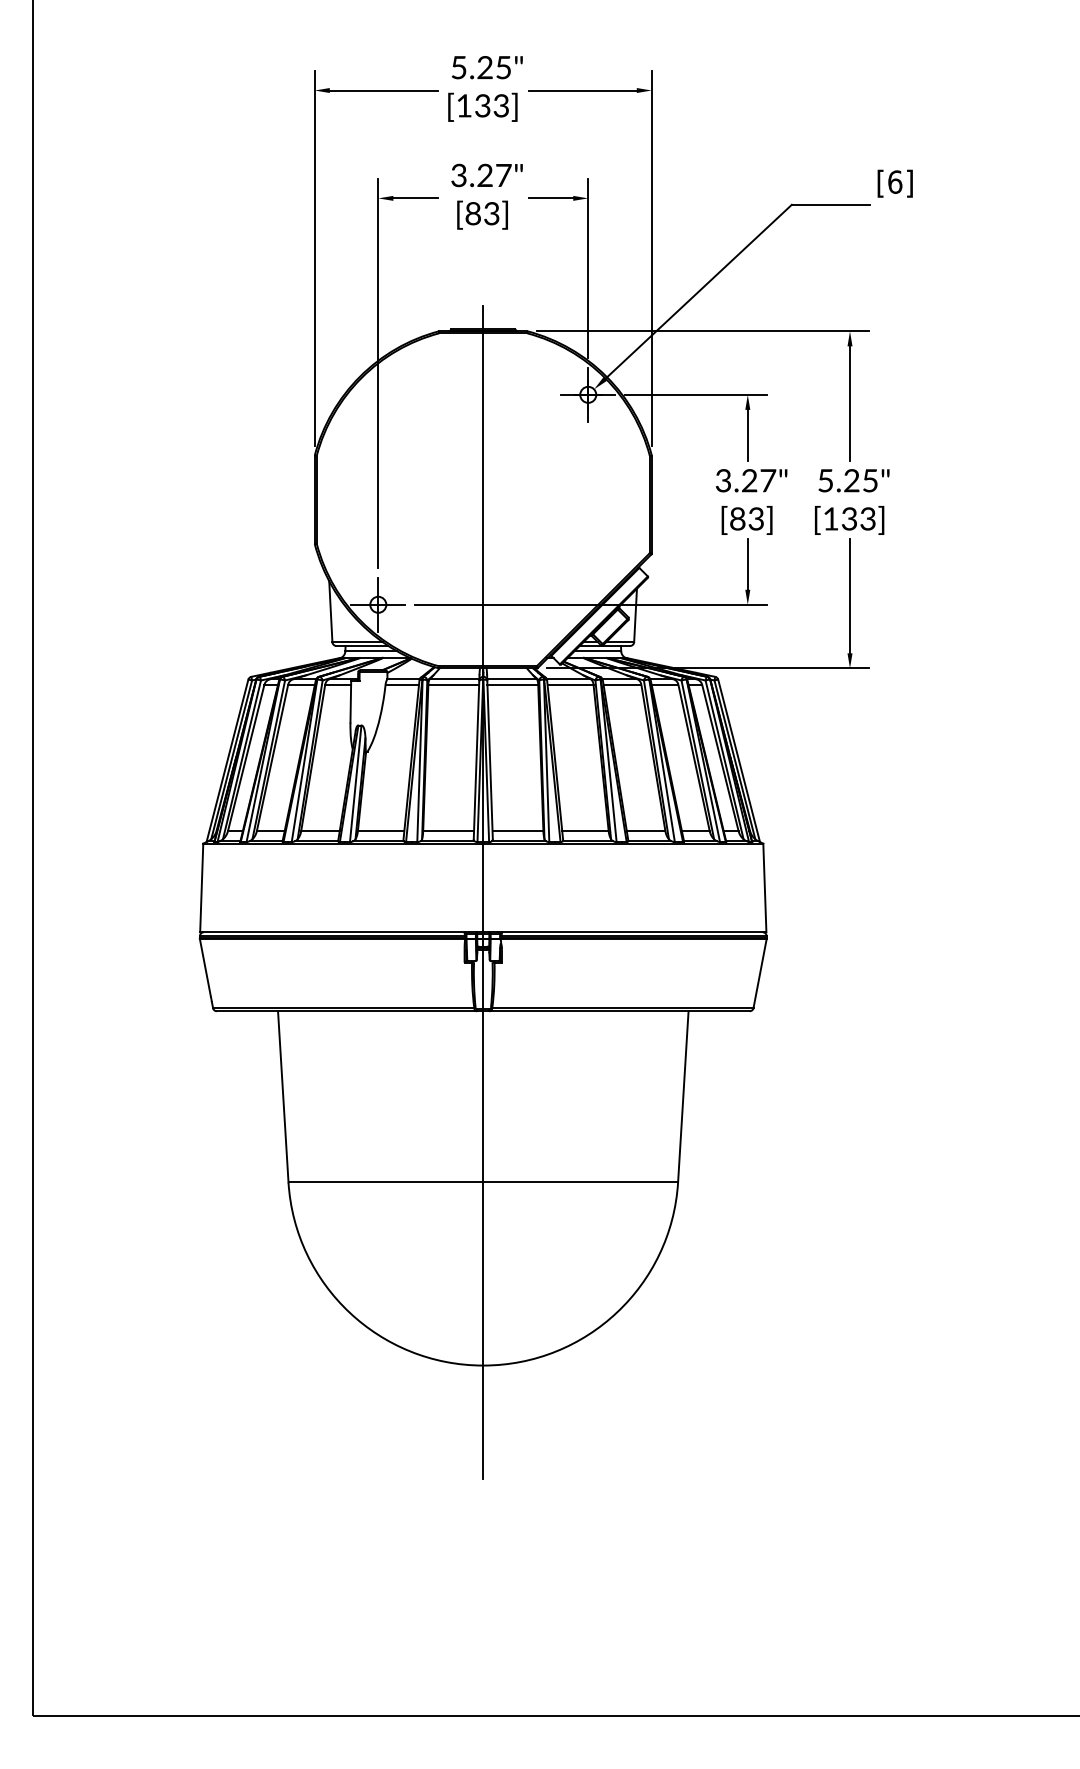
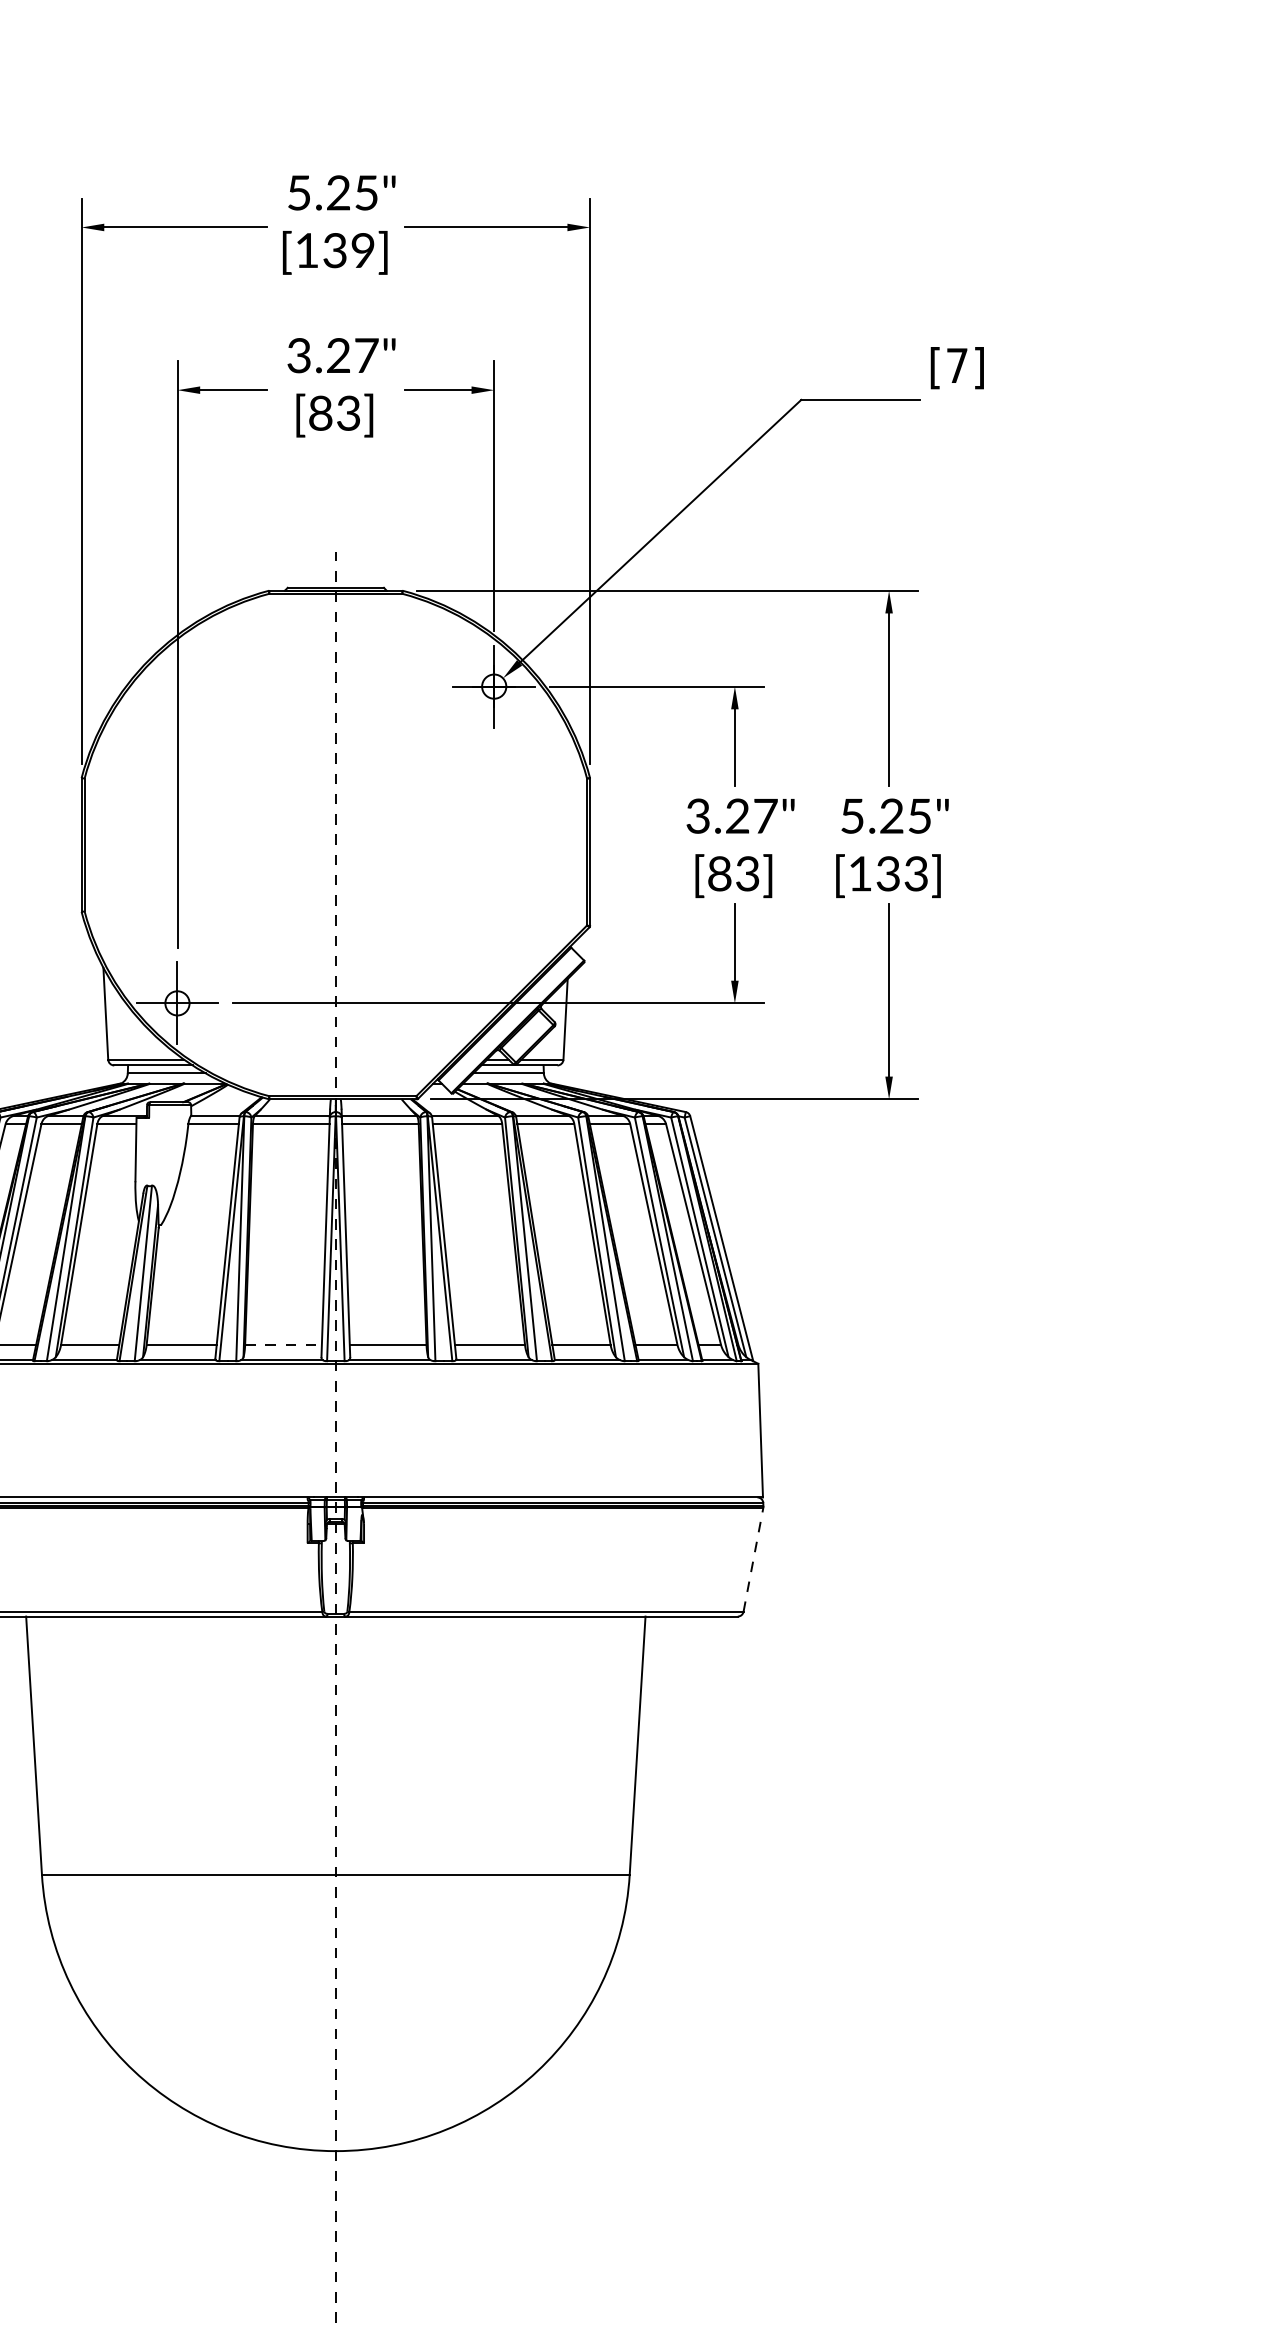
text: (500, 105) -> (361, 250), [133] -> [139]
text: (895, 181) -> (957, 364), [6] -> [7]
line: (449, 831) -> (284, 1345), solid -> dashed
line: (483, 892) -> (336, 1437), solid -> dashed
line: (760, 973) -> (754, 1559), solid -> dashed

